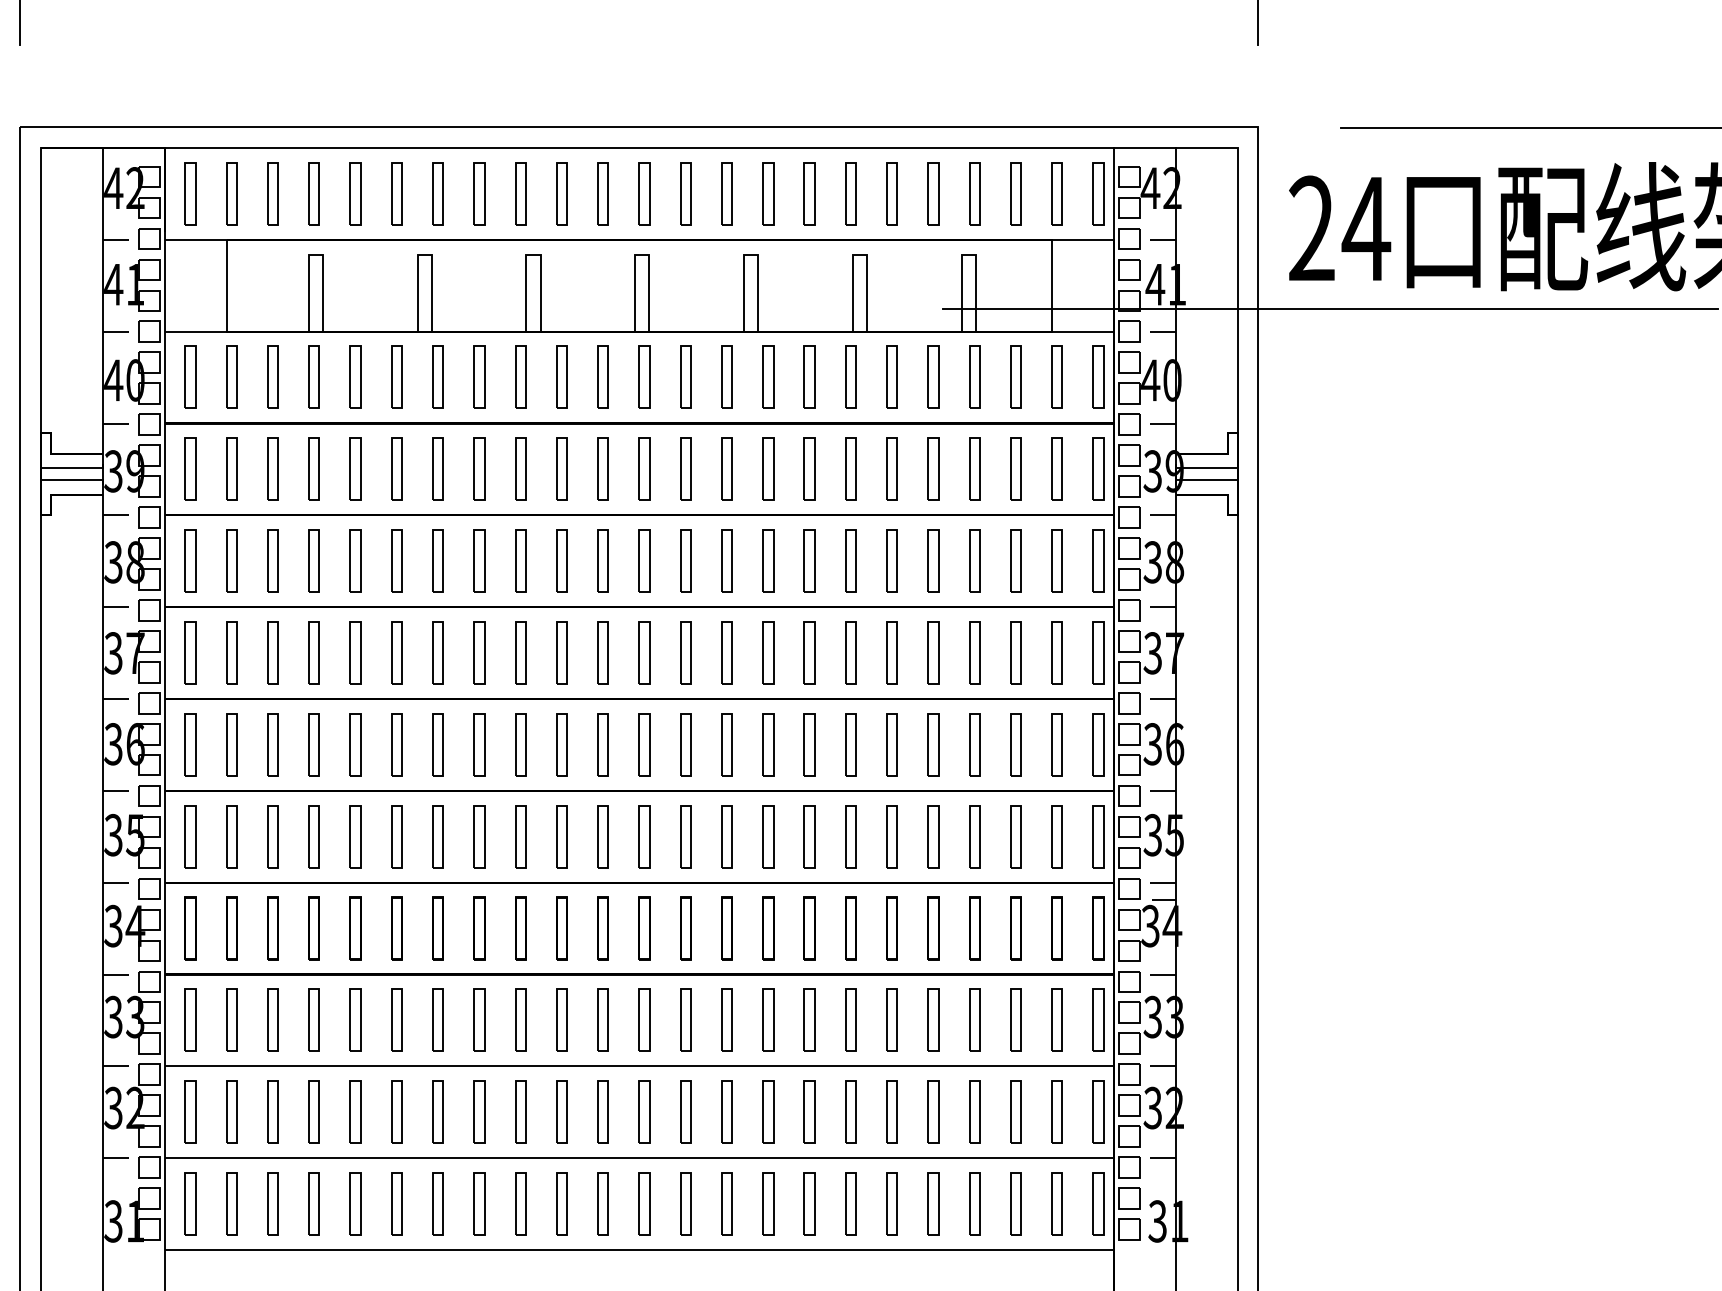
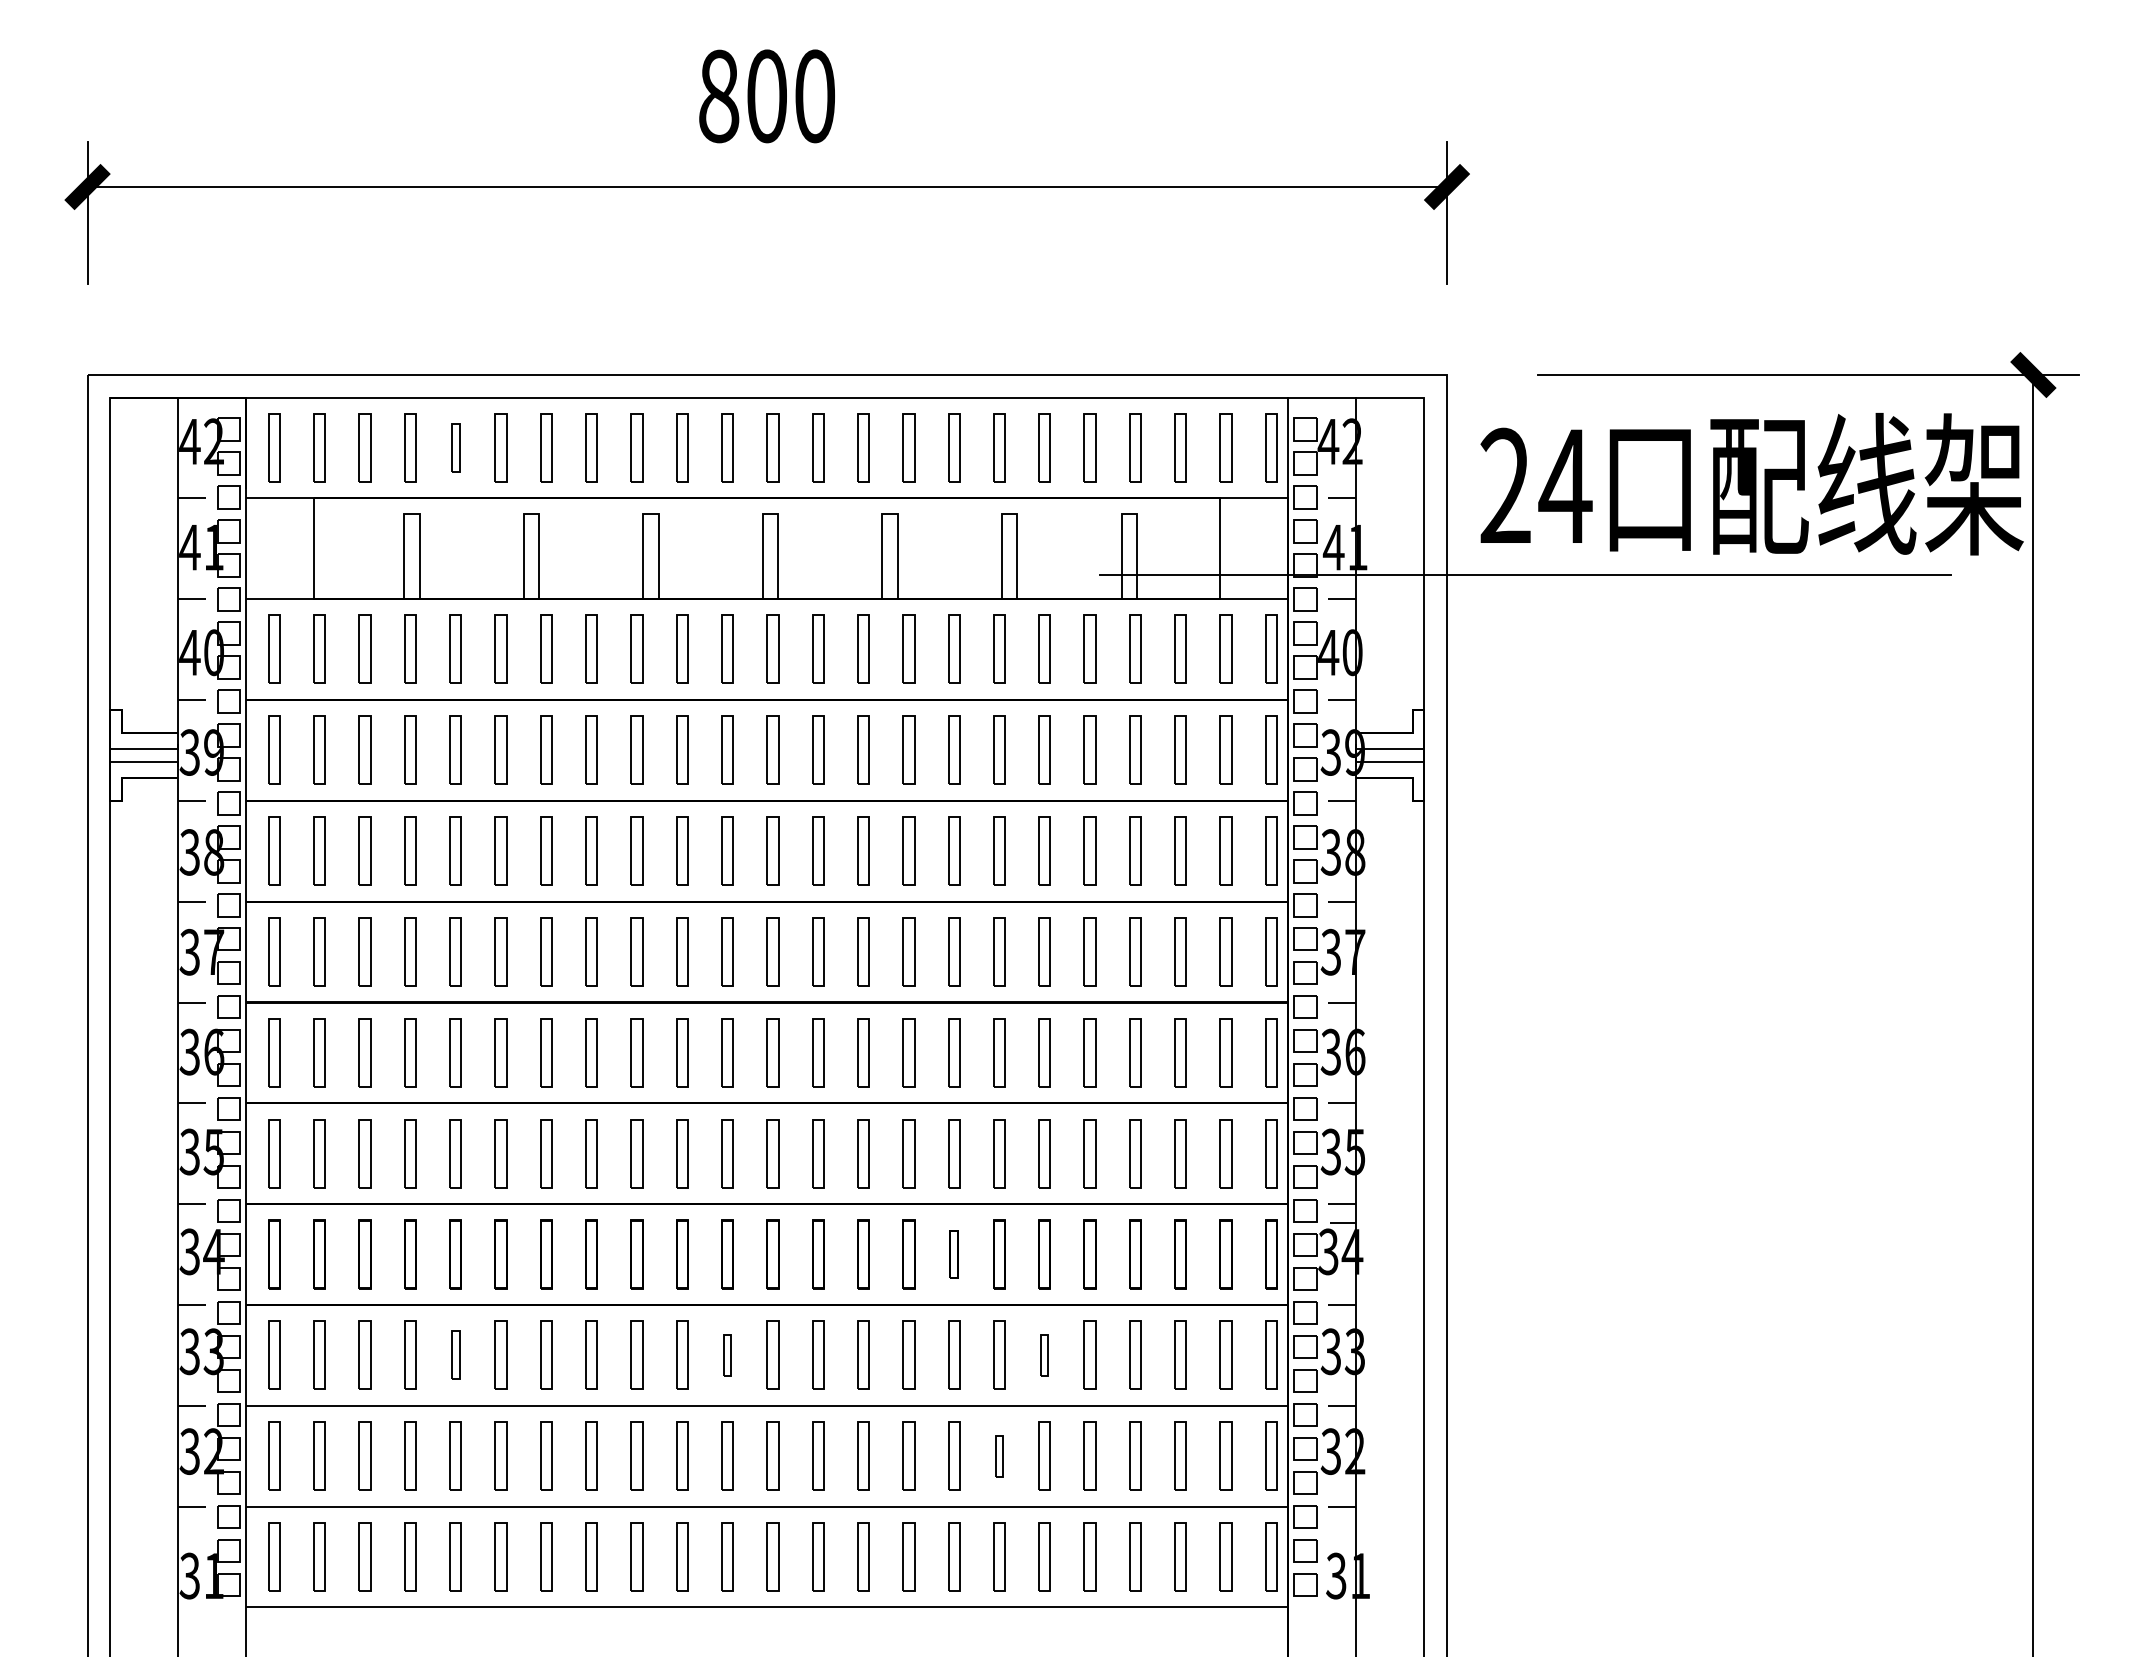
part: (355, 193) -> (455, 447), size x0.7
part: (809, 928) -> (954, 1254), size x0.7
part: (355, 1019) -> (455, 1354), size x0.7
part: (603, 1019) -> (727, 1354), size x0.6
part: (891, 1019) -> (1044, 1354), size x0.6
part: (850, 1111) -> (999, 1455), size x0.6

